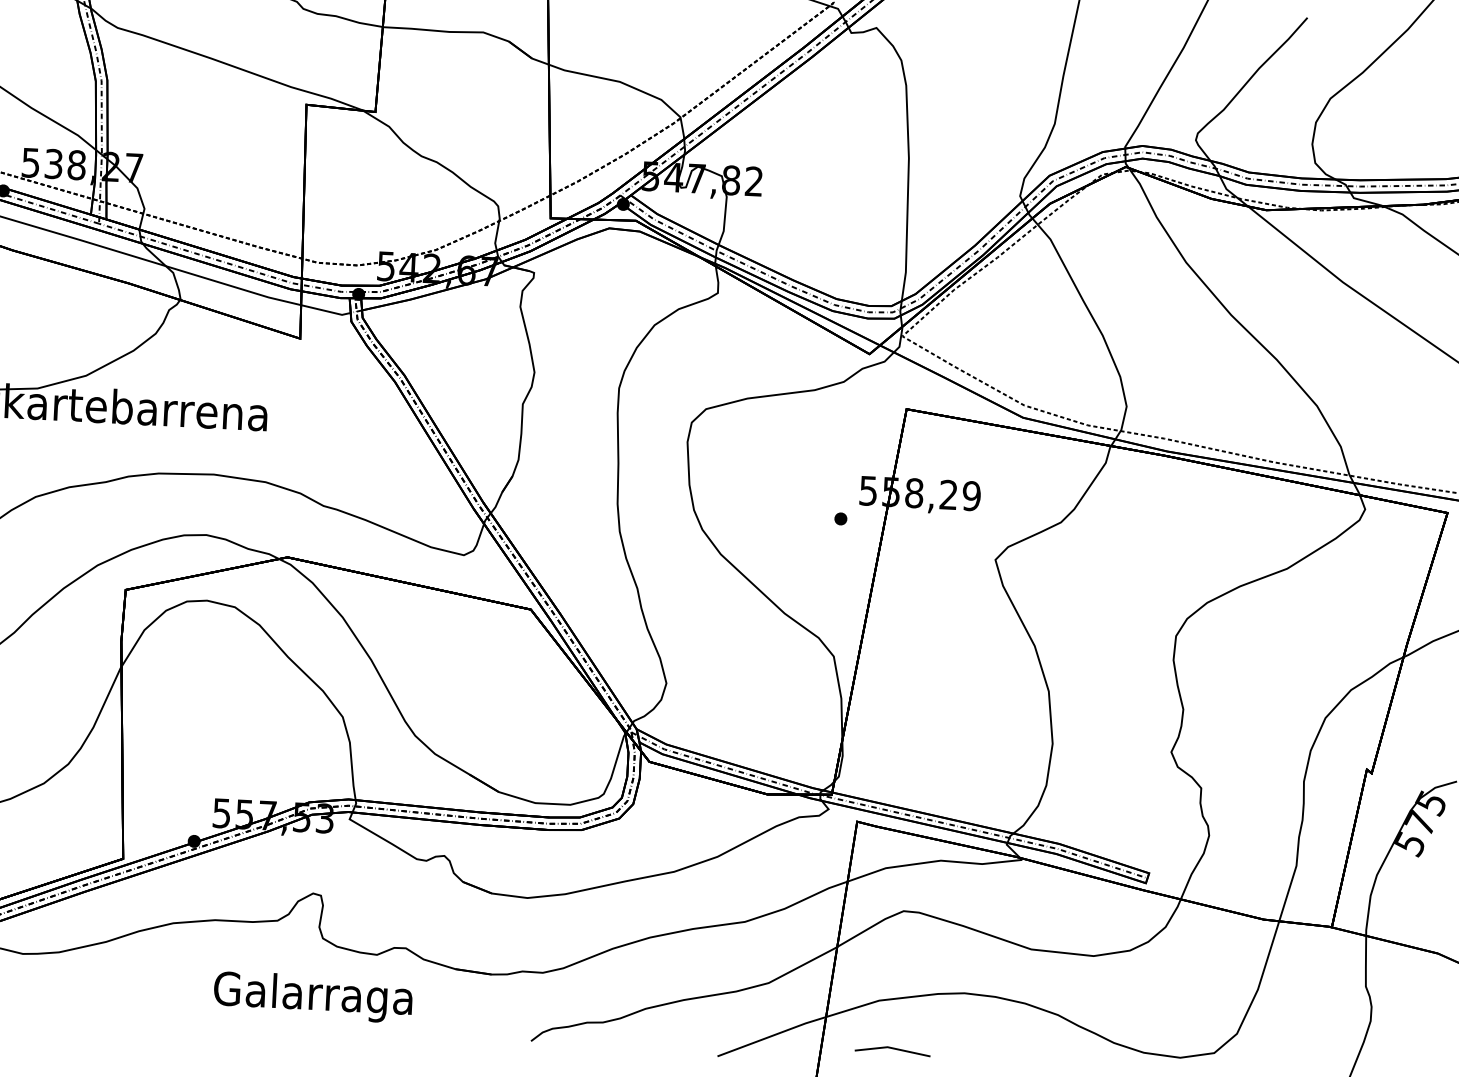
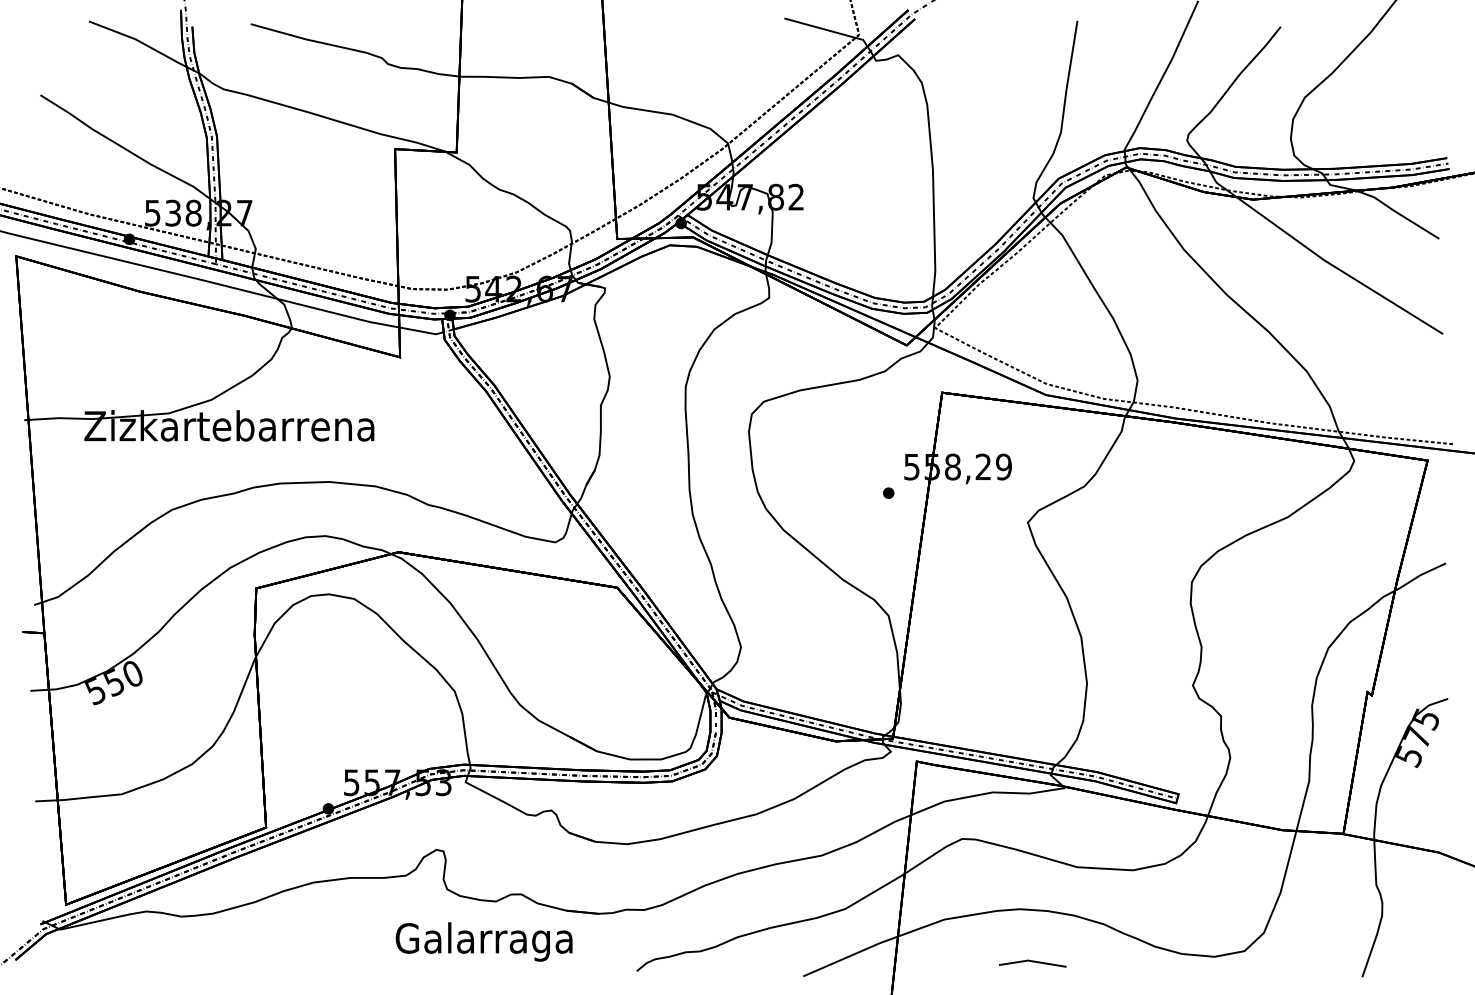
text: (312, 996) -> (483, 941), moved
line: (892, 1049) -> (1032, 962), moved

